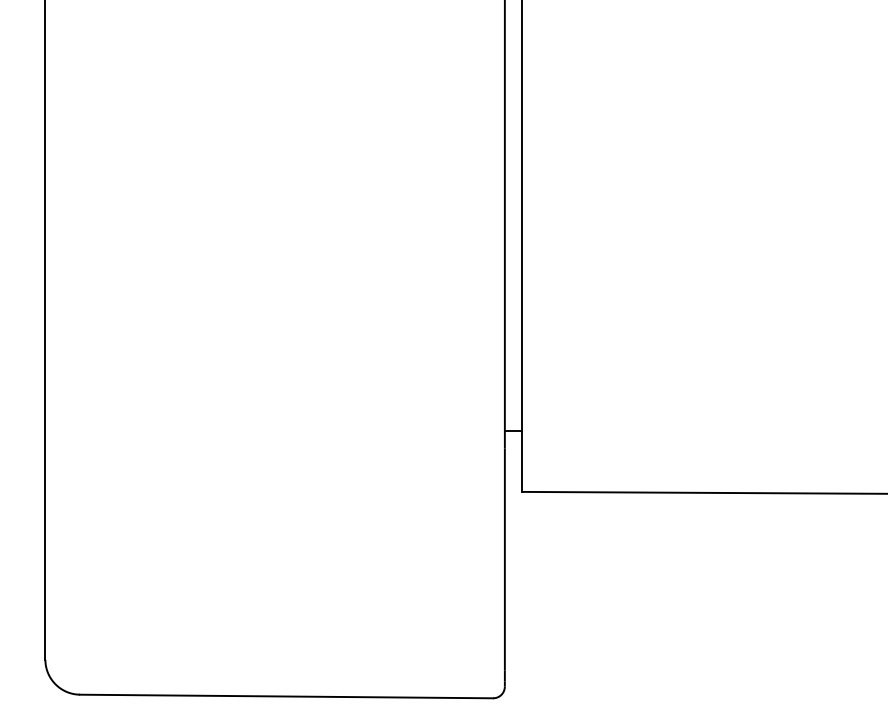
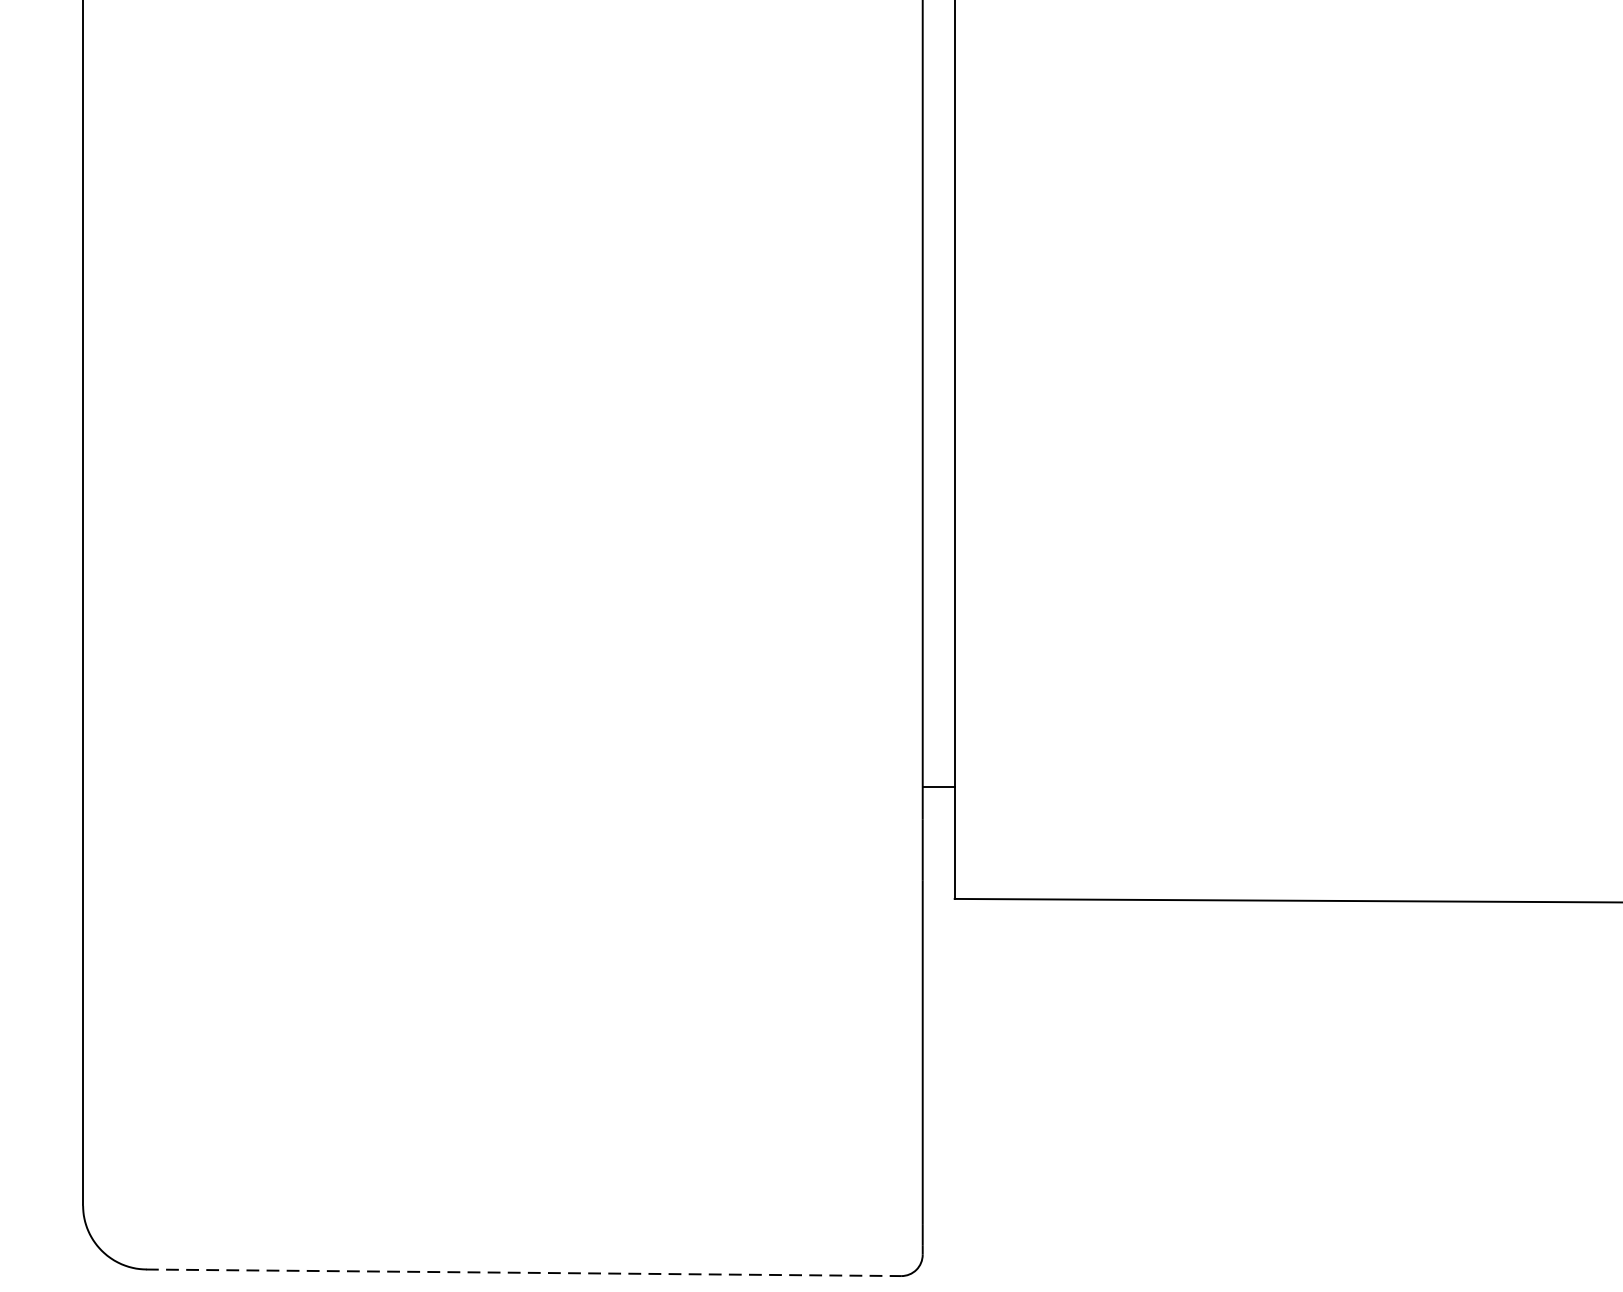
line: (286, 696) -> (523, 1272), solid -> dashed

